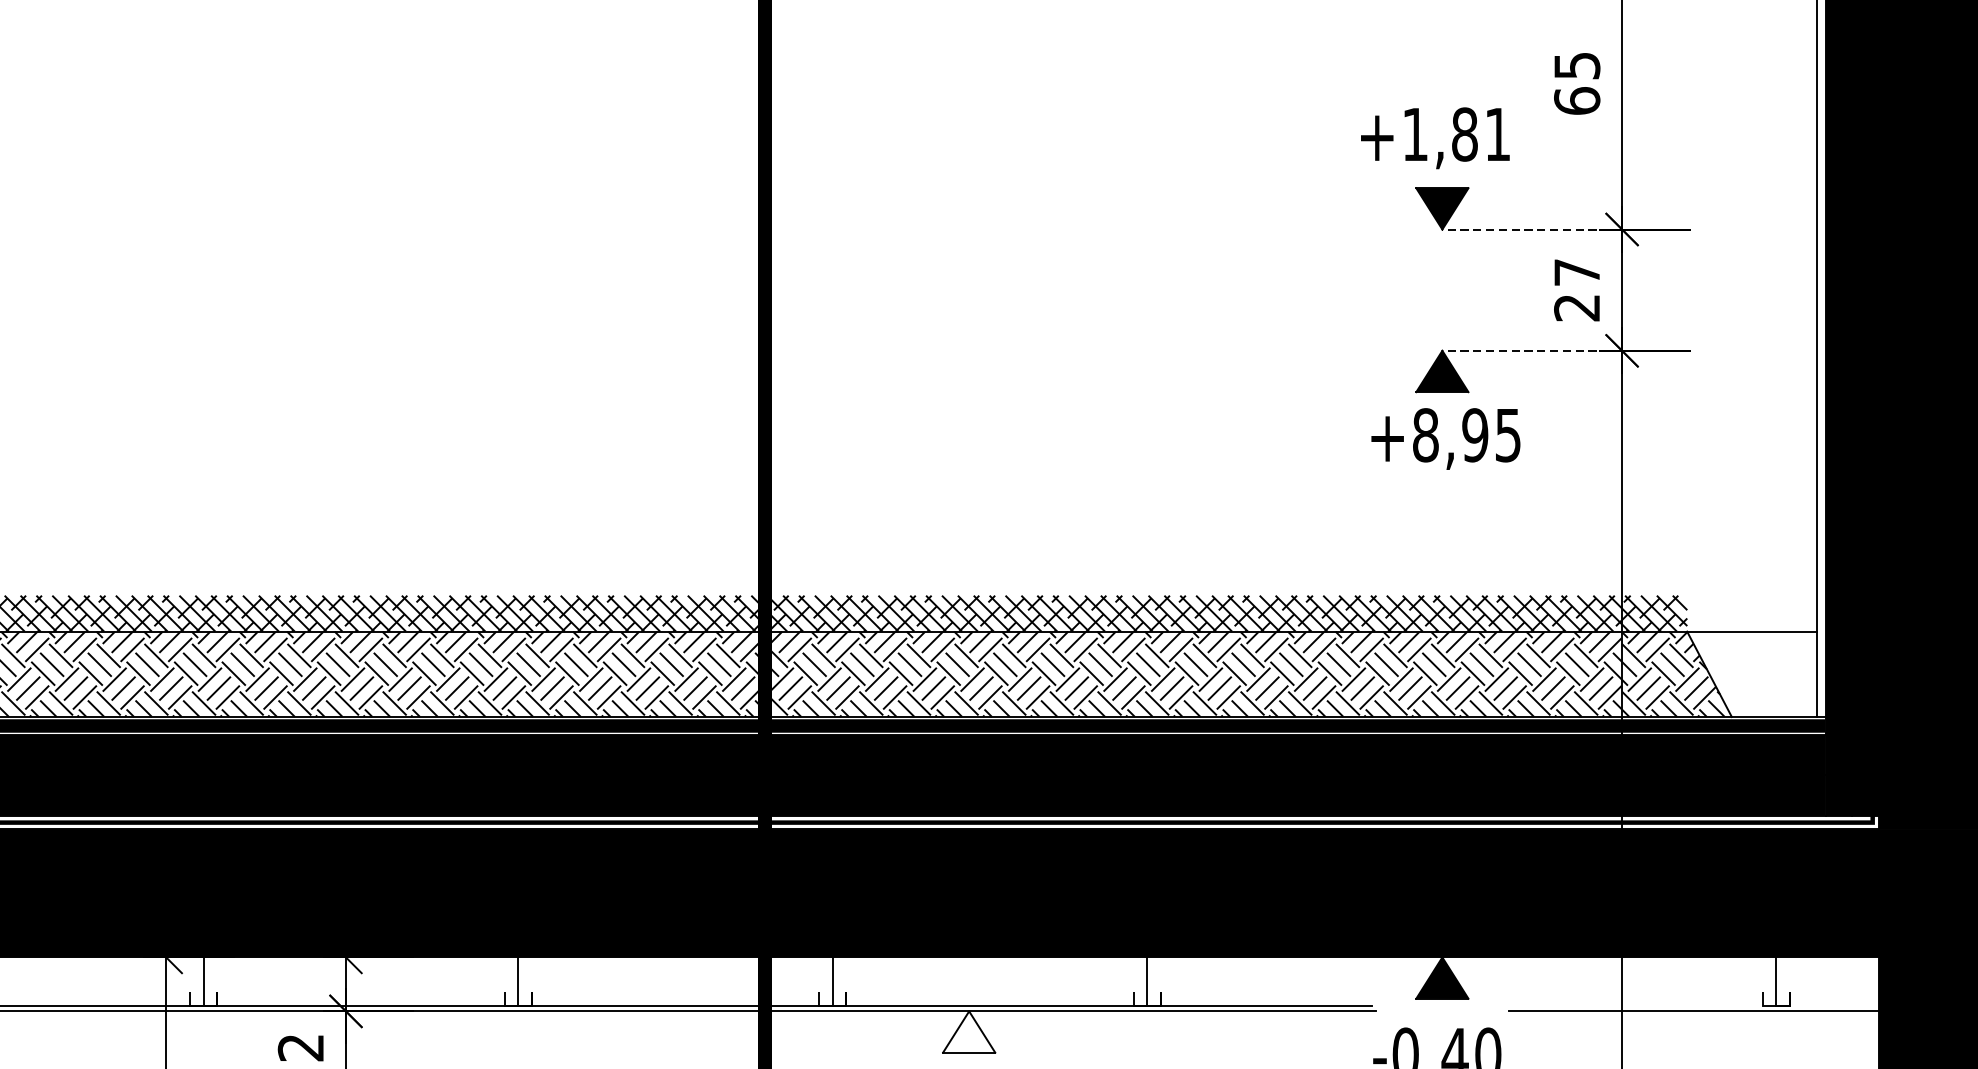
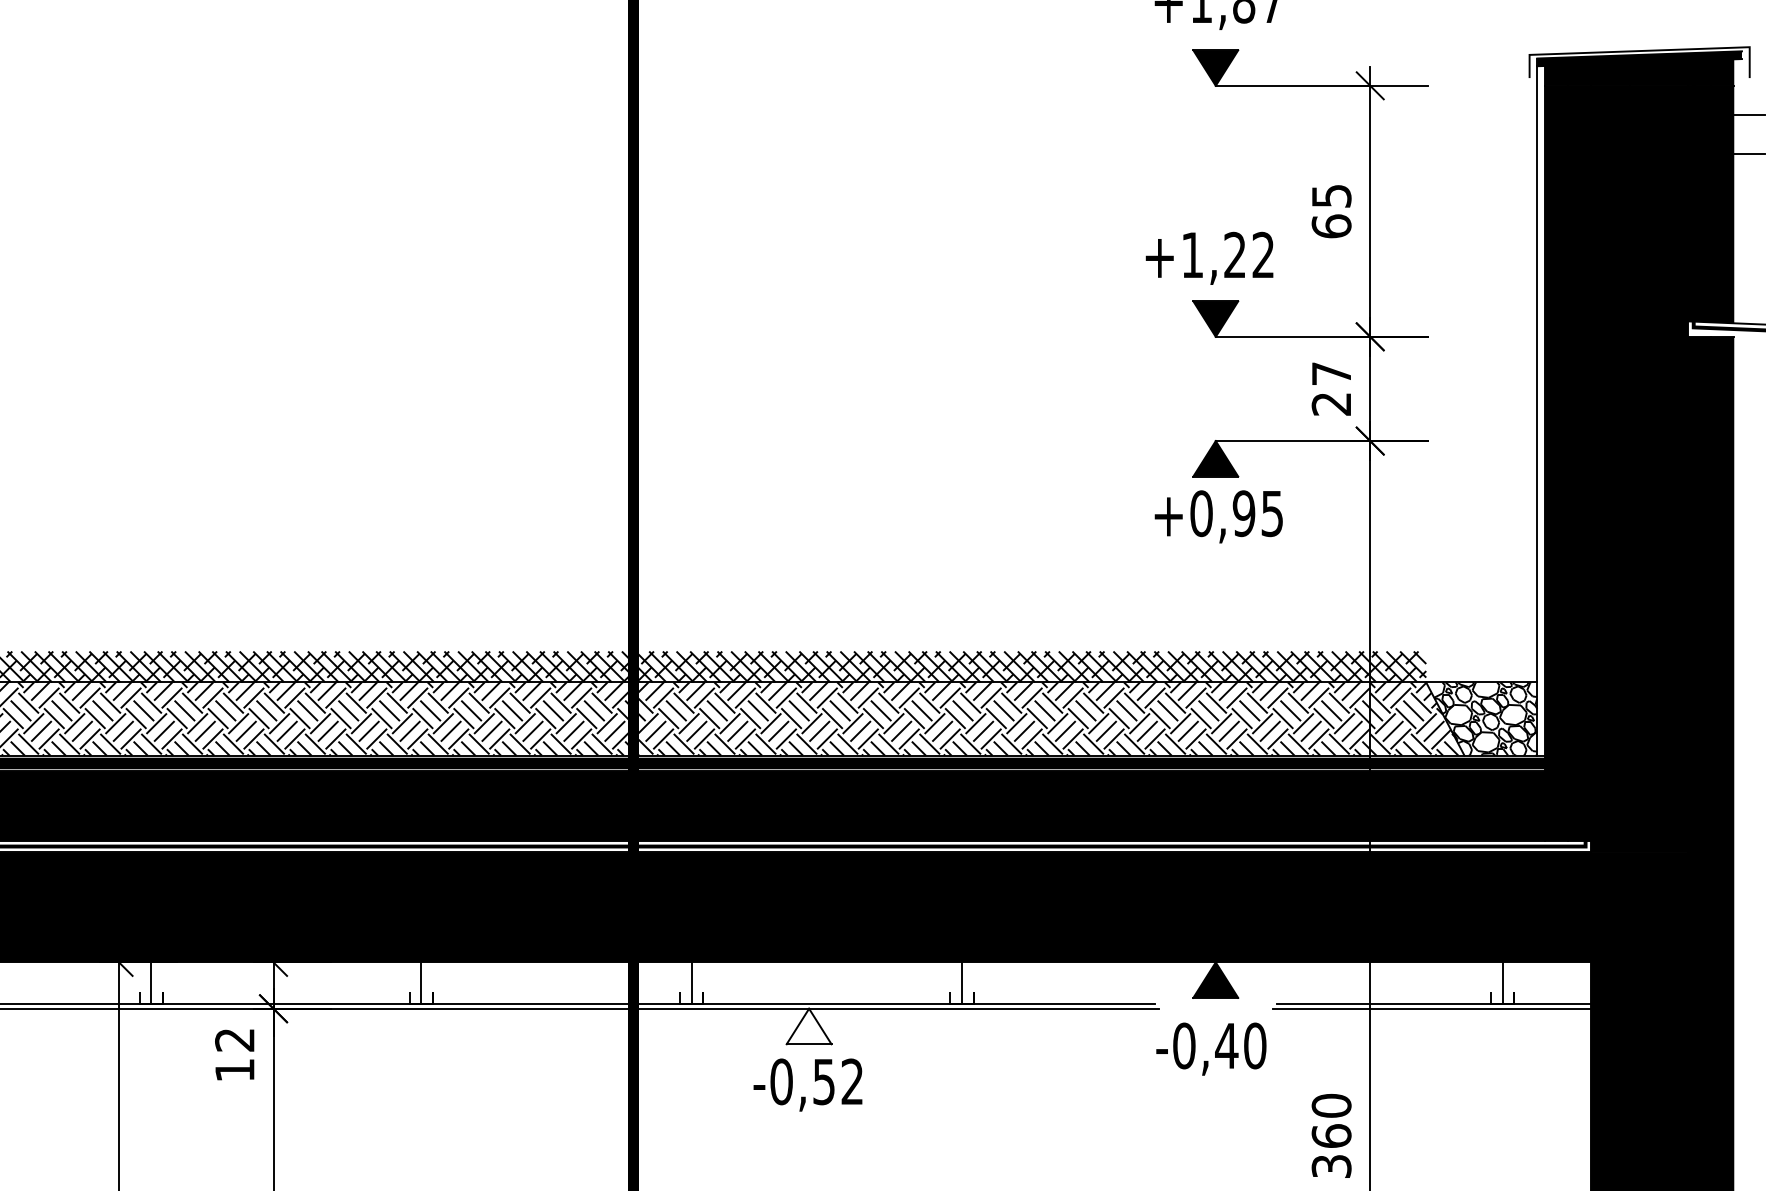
text: (1480, 133) -> (1248, 254), +1,81 -> +1,22
line: (1531, 229) -> (1292, 336), dashed -> solid
line: (1531, 351) -> (1292, 441), dashed -> solid
text: (1425, 435) -> (1201, 513), +8,95 -> +0,95
hatch: (1756, 673) -> (1485, 718), added
line: (1695, 1005) -> (1433, 1003), added

